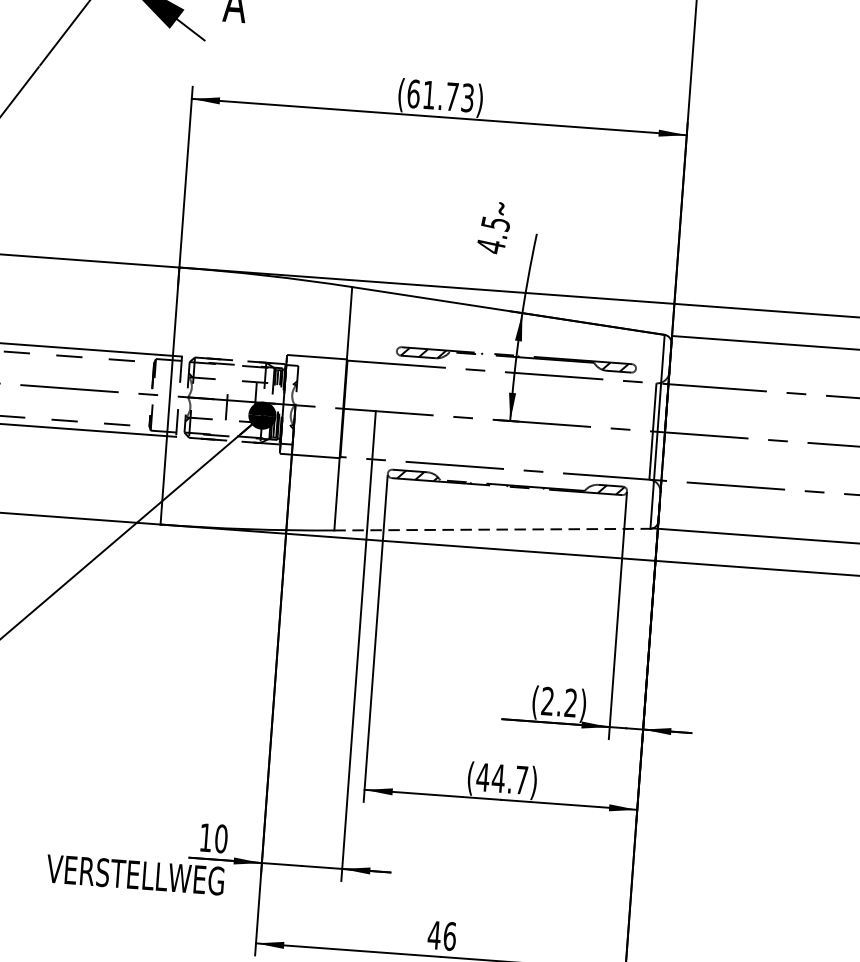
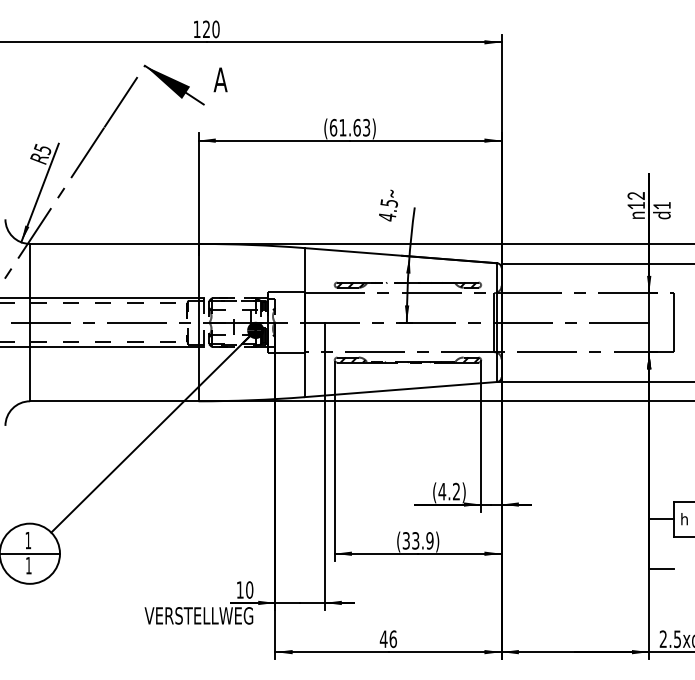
text: (451, 96) -> (356, 127), (61.73) -> (61.63)
line: (491, 529) -> (400, 389), dashed -> solid
text: (548, 701) -> (442, 491), (2.2) -> (4.2)
text: (501, 778) -> (417, 540), (44.7) -> (33.9)

